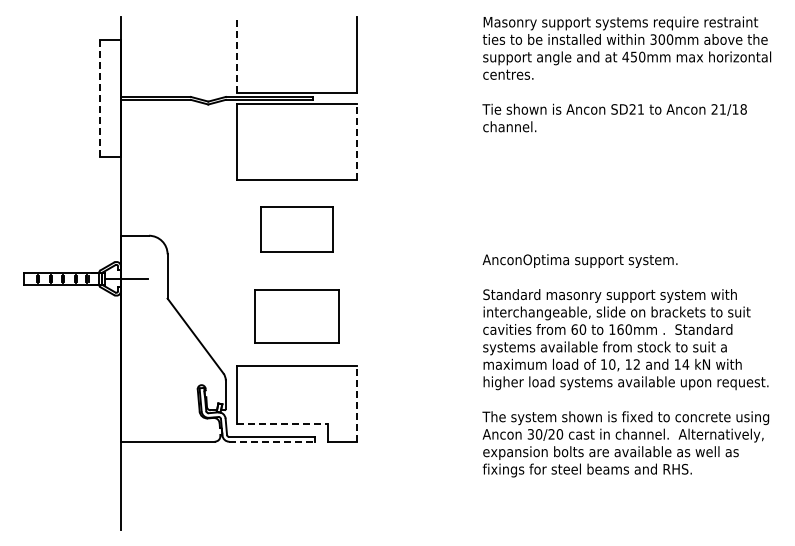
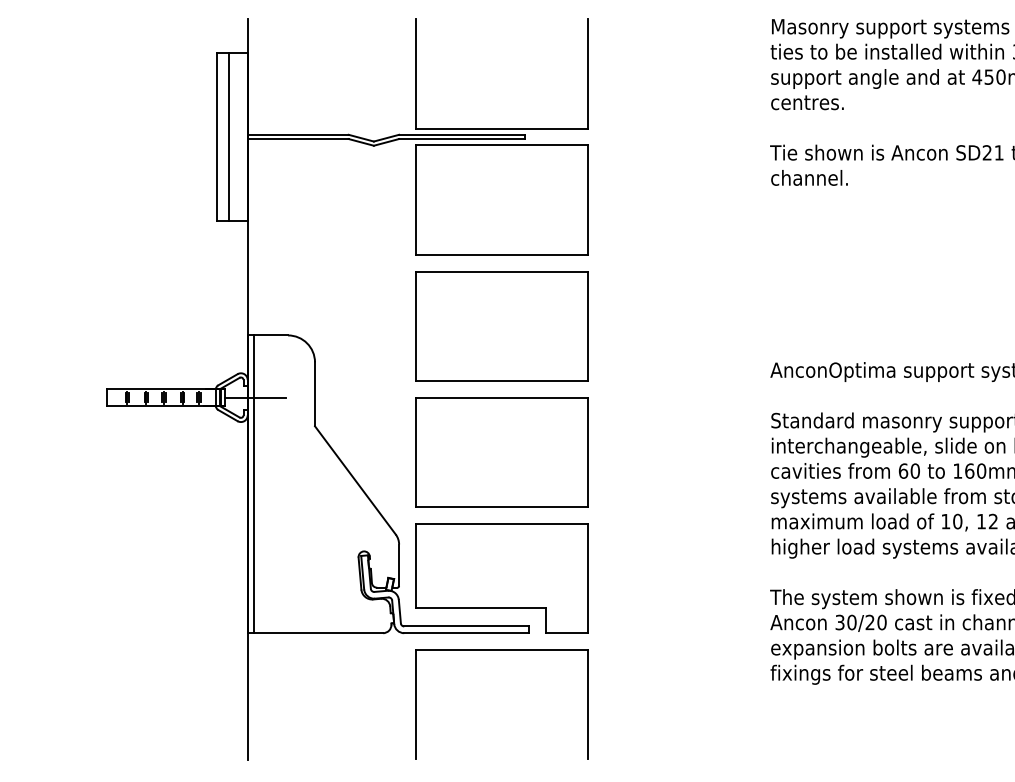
line: (237, 54) -> (416, 73), dashed -> solid
line: (100, 98) -> (217, 137), dashed -> solid
line: (108, 98) -> (229, 137), added
line: (356, 142) -> (588, 200), dashed -> solid
part: (296, 229) -> (501, 326), size x1.67
part: (296, 316) -> (501, 452), size x1.43
line: (125, 338) -> (254, 483), added
line: (356, 403) -> (588, 577), dashed -> solid
line: (283, 424) -> (482, 608), dashed -> solid
line: (272, 441) -> (466, 632), dashed -> solid
part: (296, 453) -> (501, 650), added

